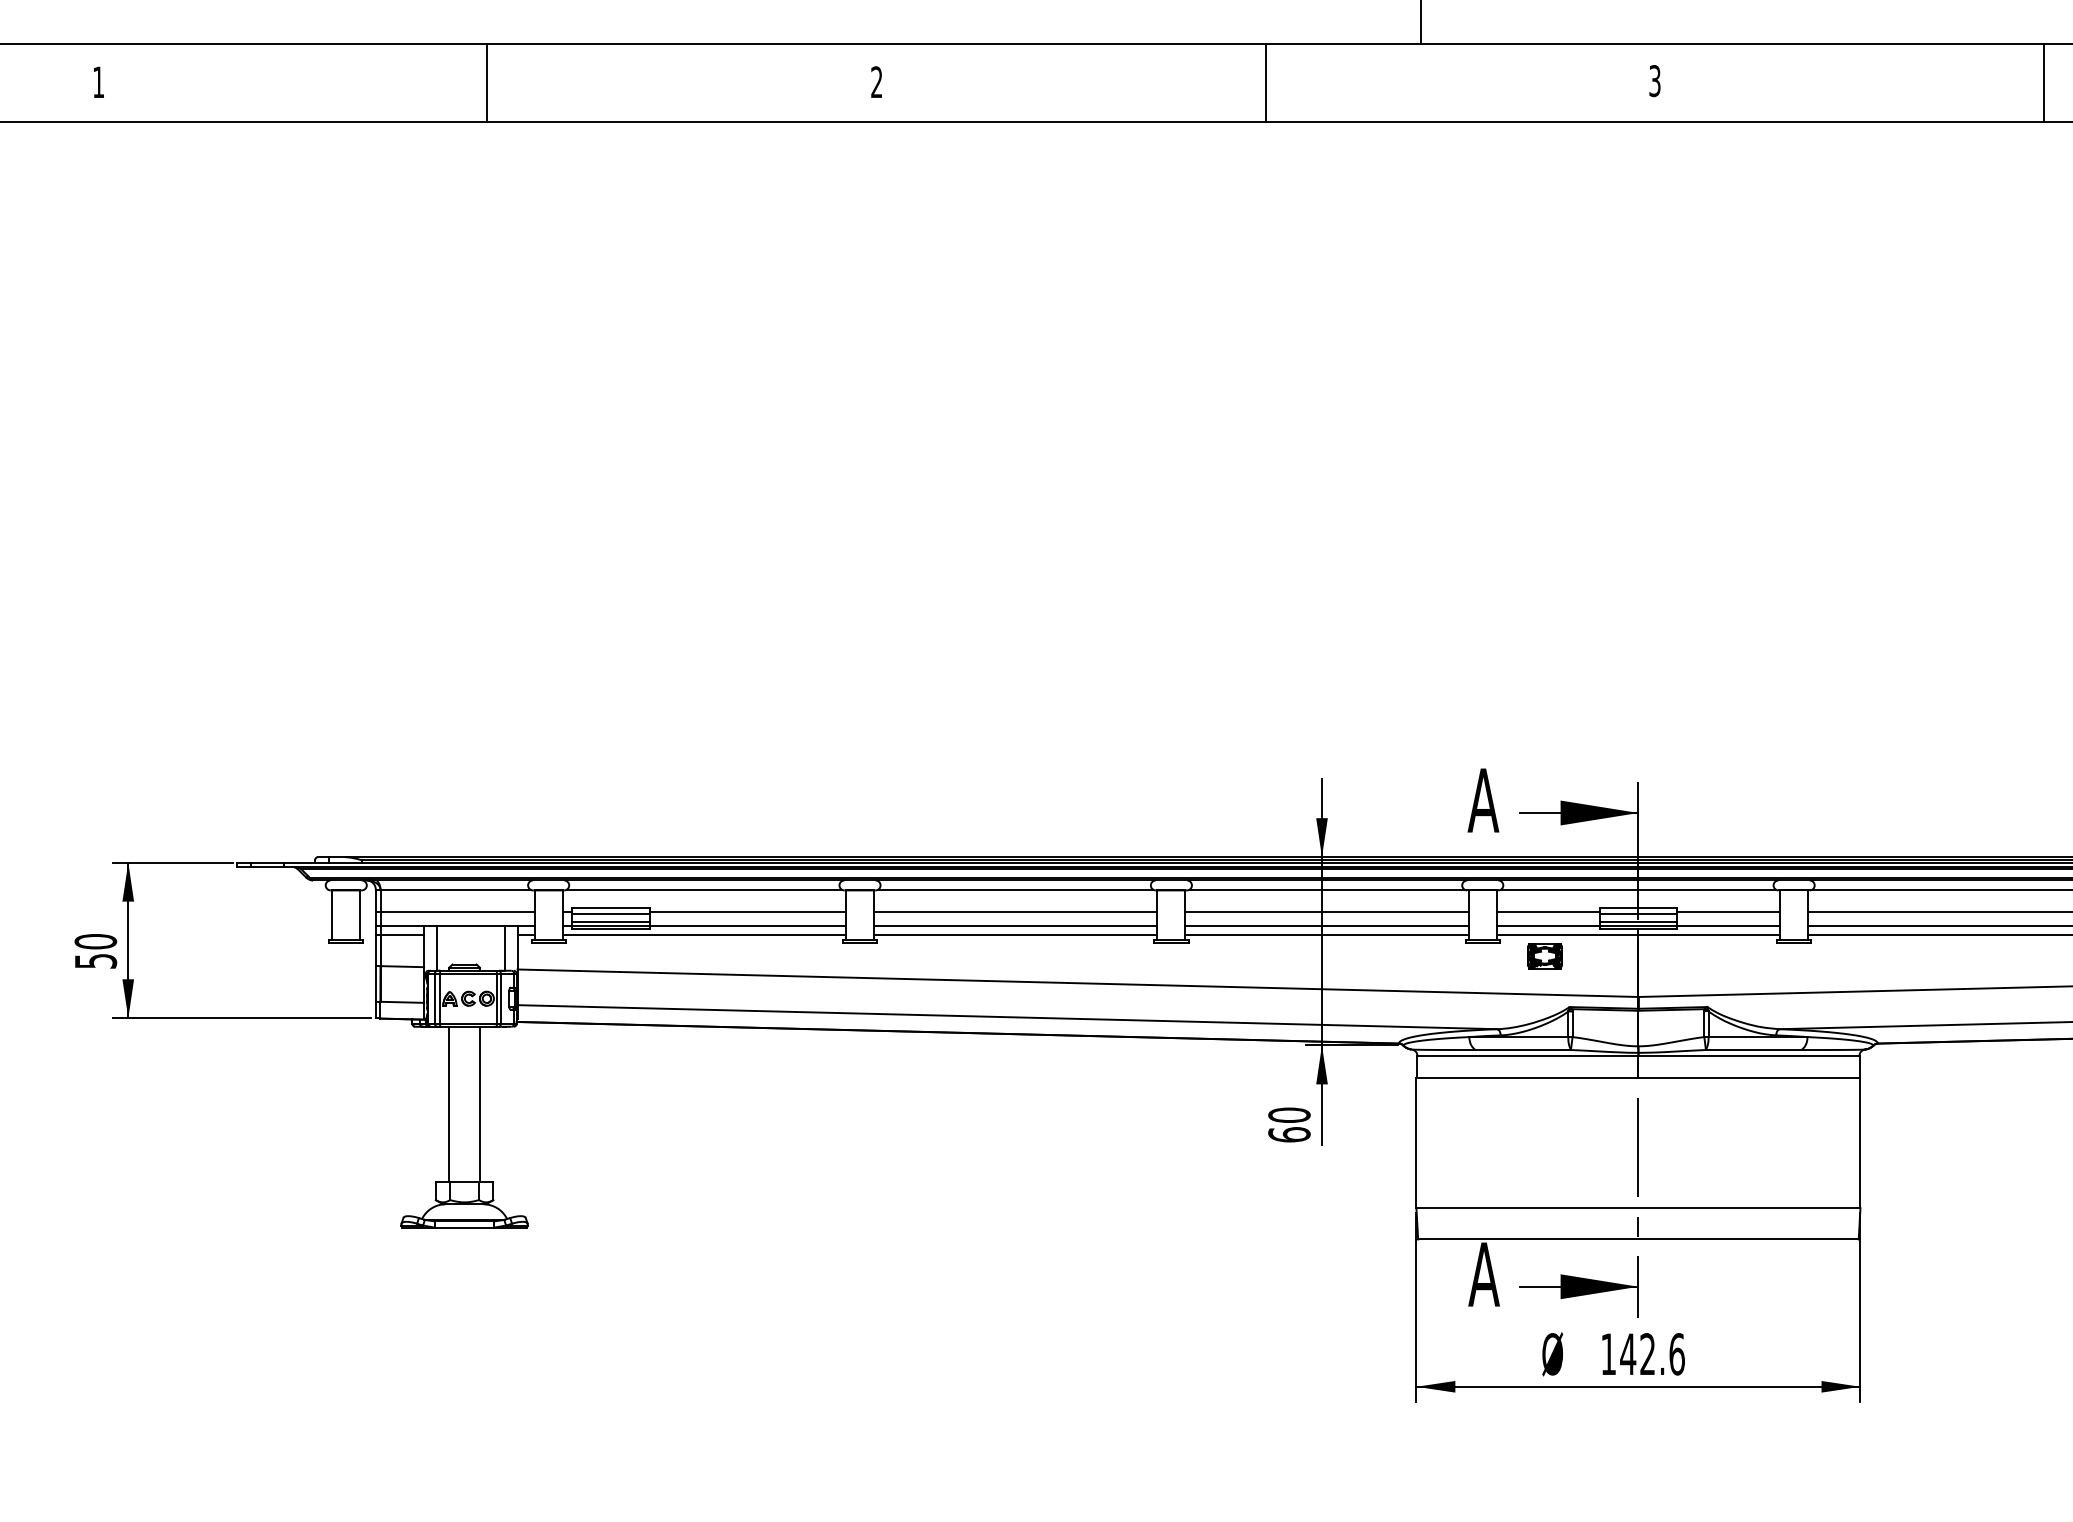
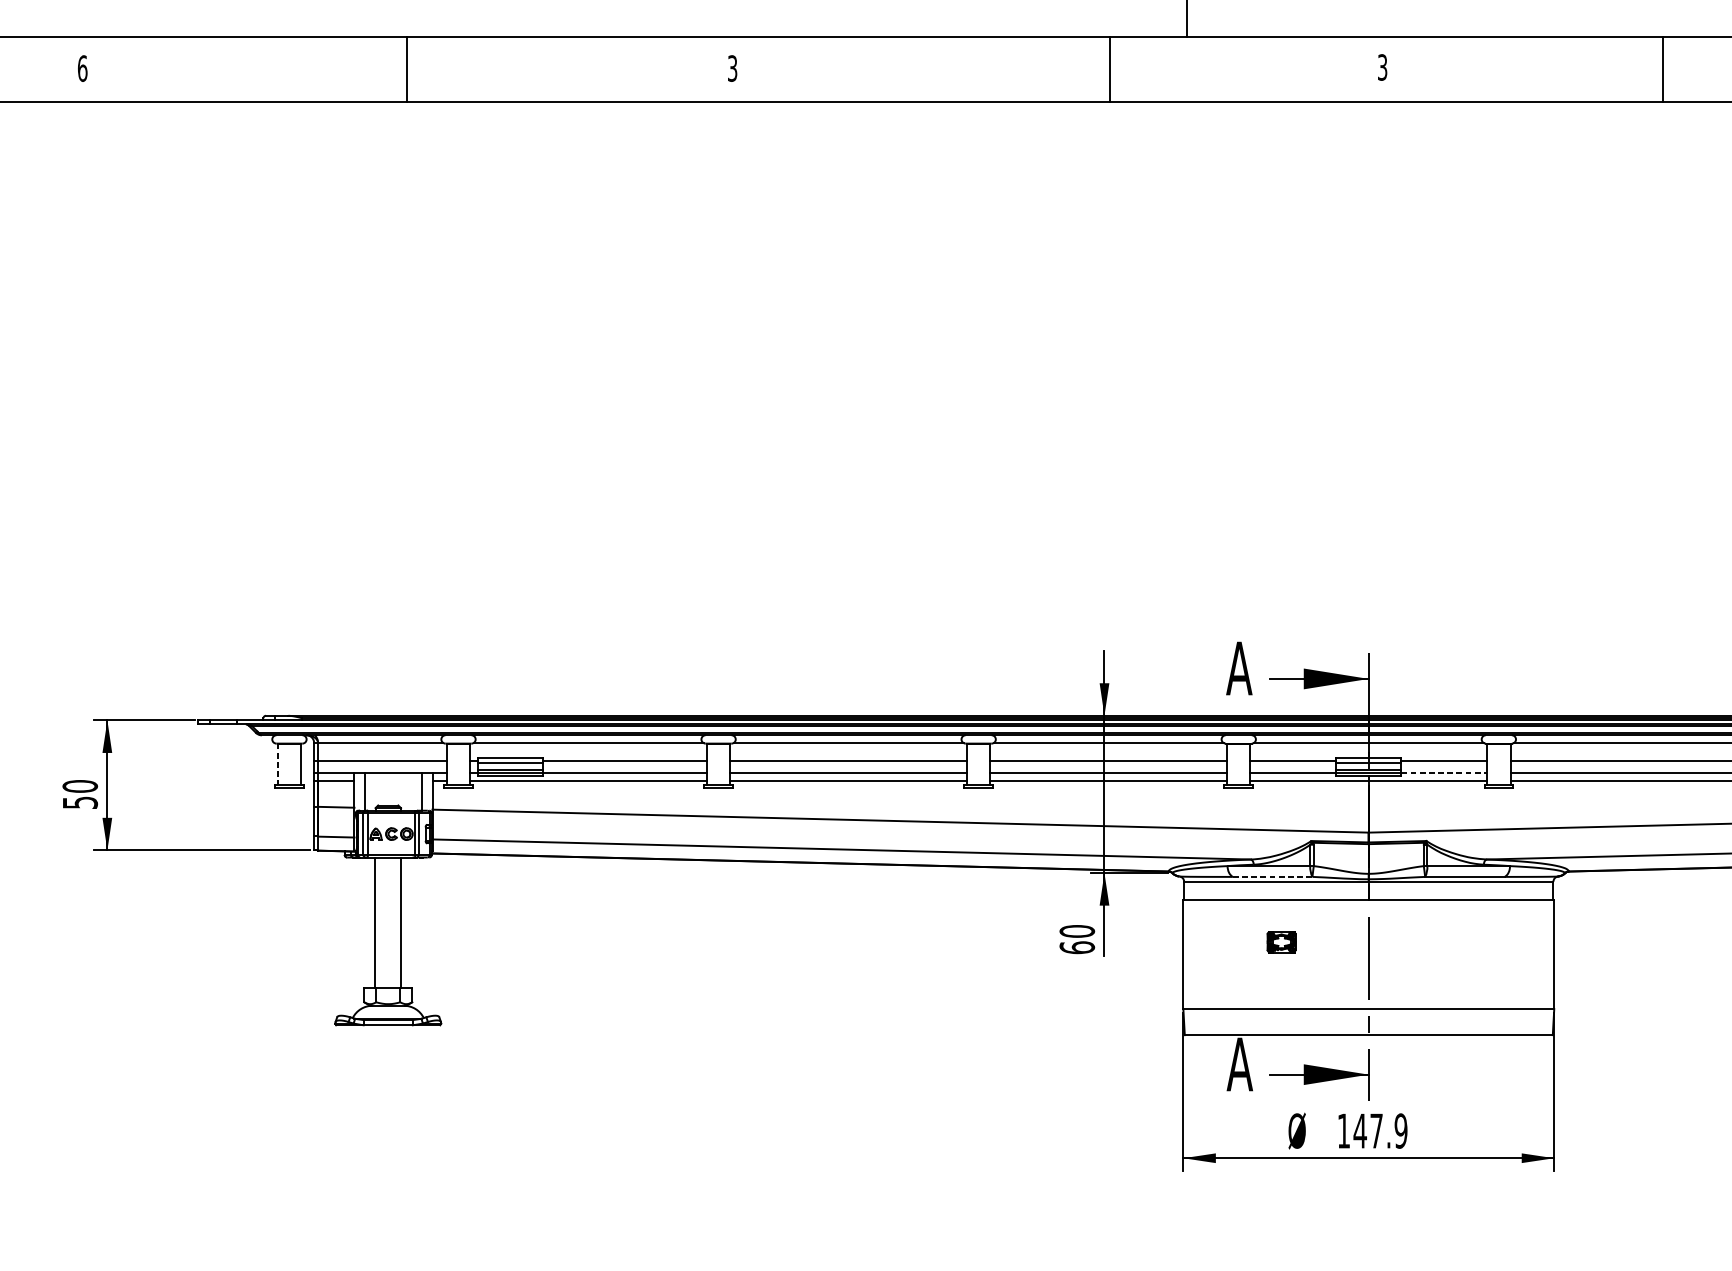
text: (98, 82) -> (82, 68), 1 -> 6
text: (876, 82) -> (732, 68), 2 -> 3
line: (1265, 83) -> (1109, 69), moved
line: (2044, 83) -> (1663, 69), moved
line: (332, 915) -> (277, 764), solid -> dashed
line: (1729, 925) -> (1444, 772), solid -> dashed
part: (1544, 956) -> (1281, 942), moved
line: (1523, 1050) -> (1272, 877), solid -> dashed
text: (1662, 1354) -> (1388, 1131), 142.6 -> 147.9

